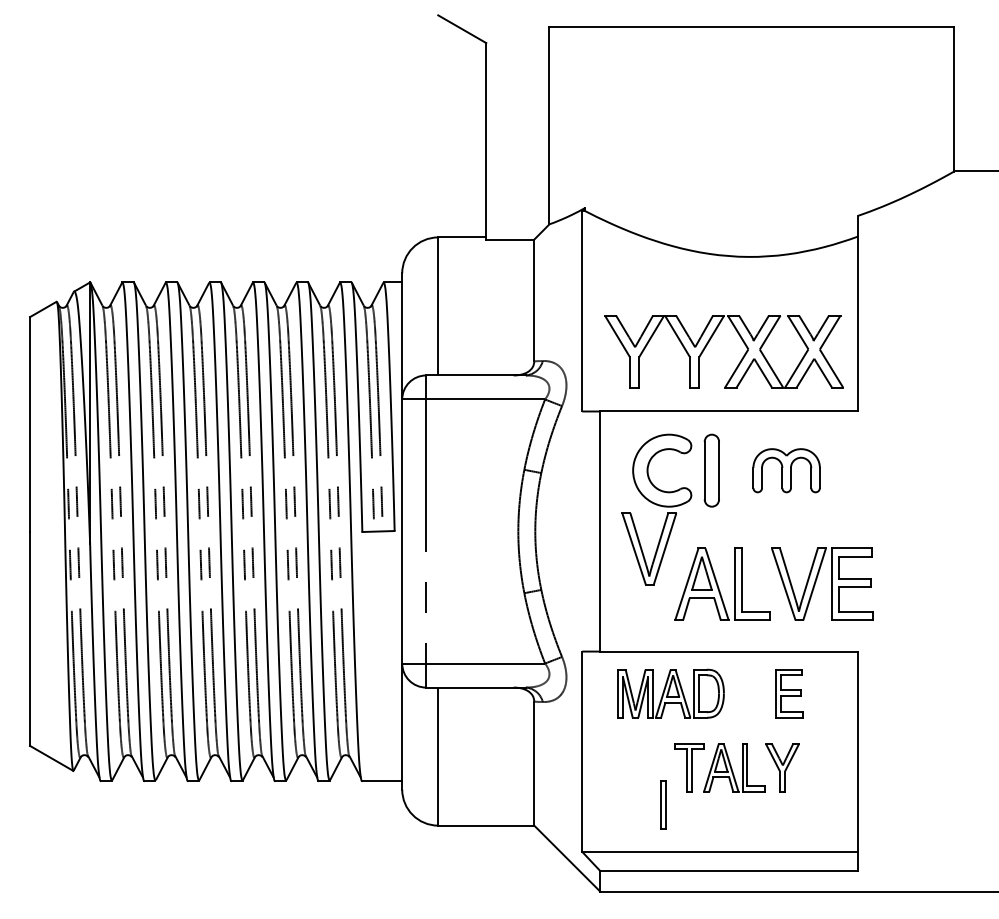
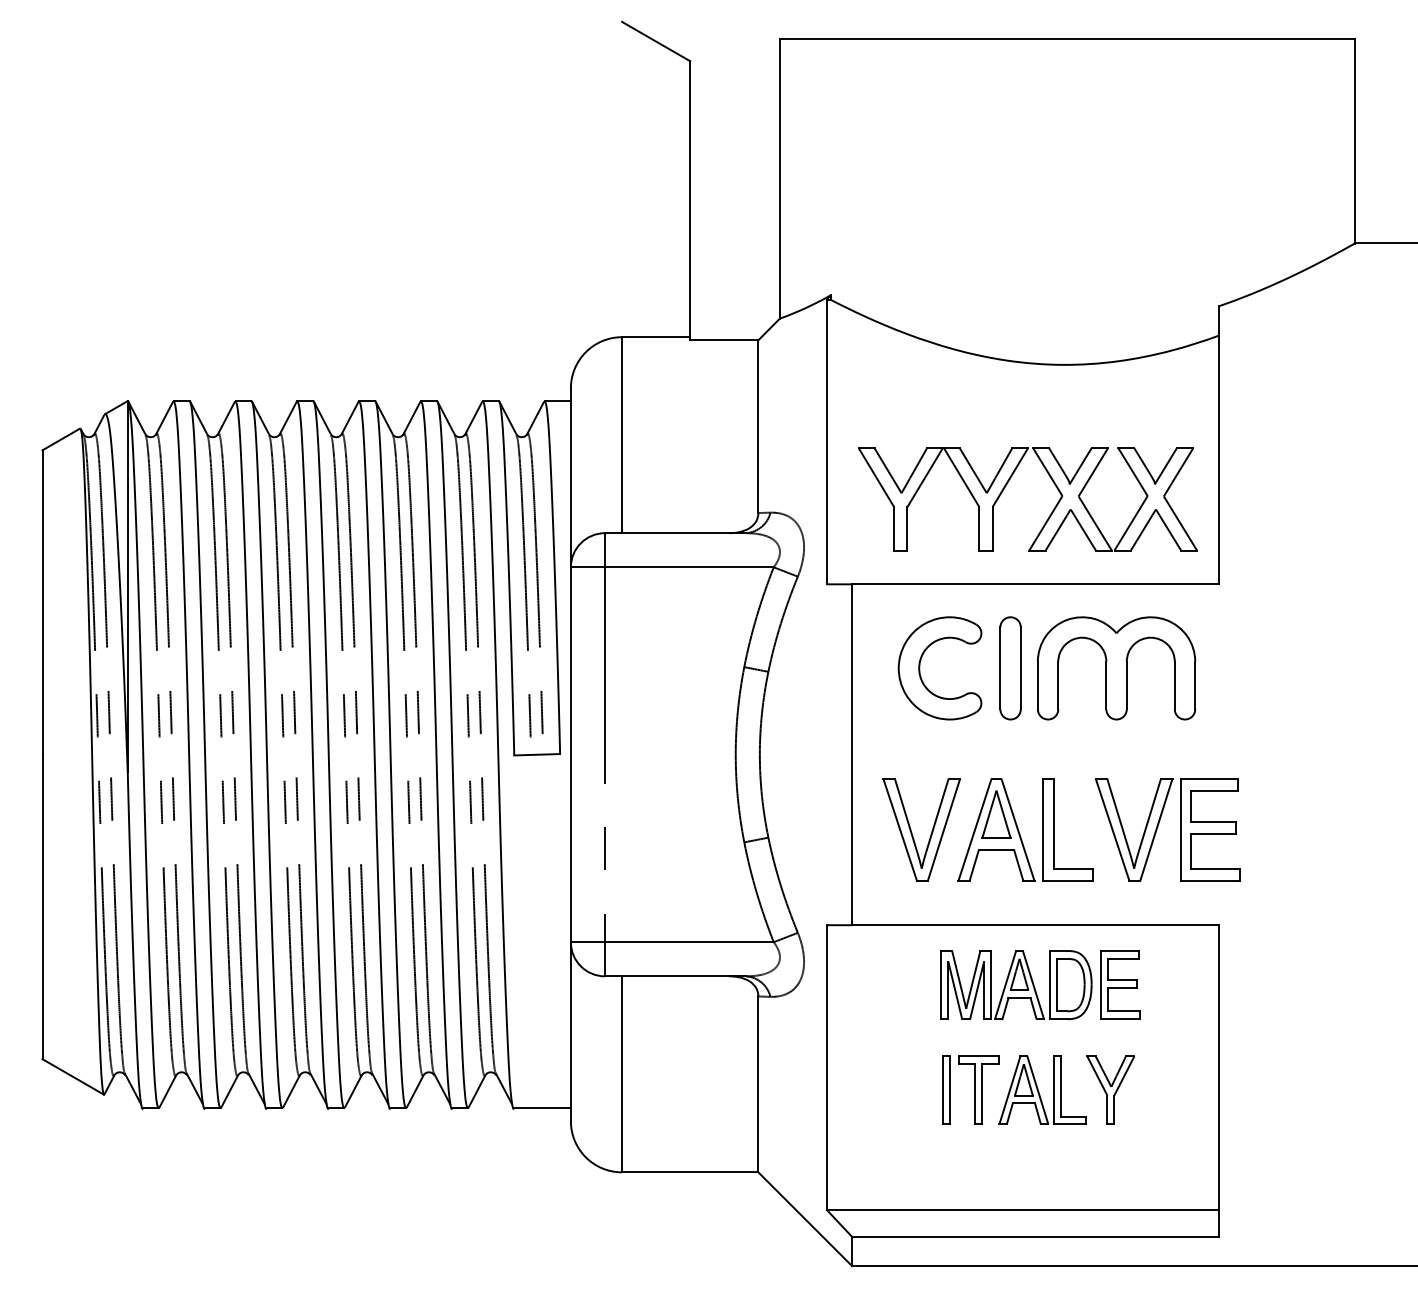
part: (786, 470) -> (1116, 668), size x1.67
part: (642, 551) -> (912, 832), moved
part: (670, 694) -> (1016, 985), moved
part: (663, 804) -> (946, 1089), moved

